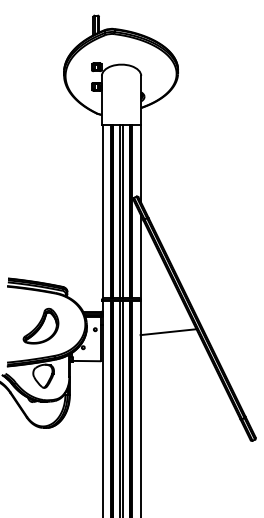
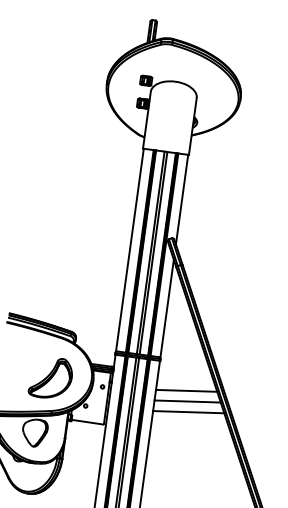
line: (166, 323) -> (186, 391), added
part: (40, 325) -> (50, 377), moved
line: (170, 340) -> (188, 411), added

